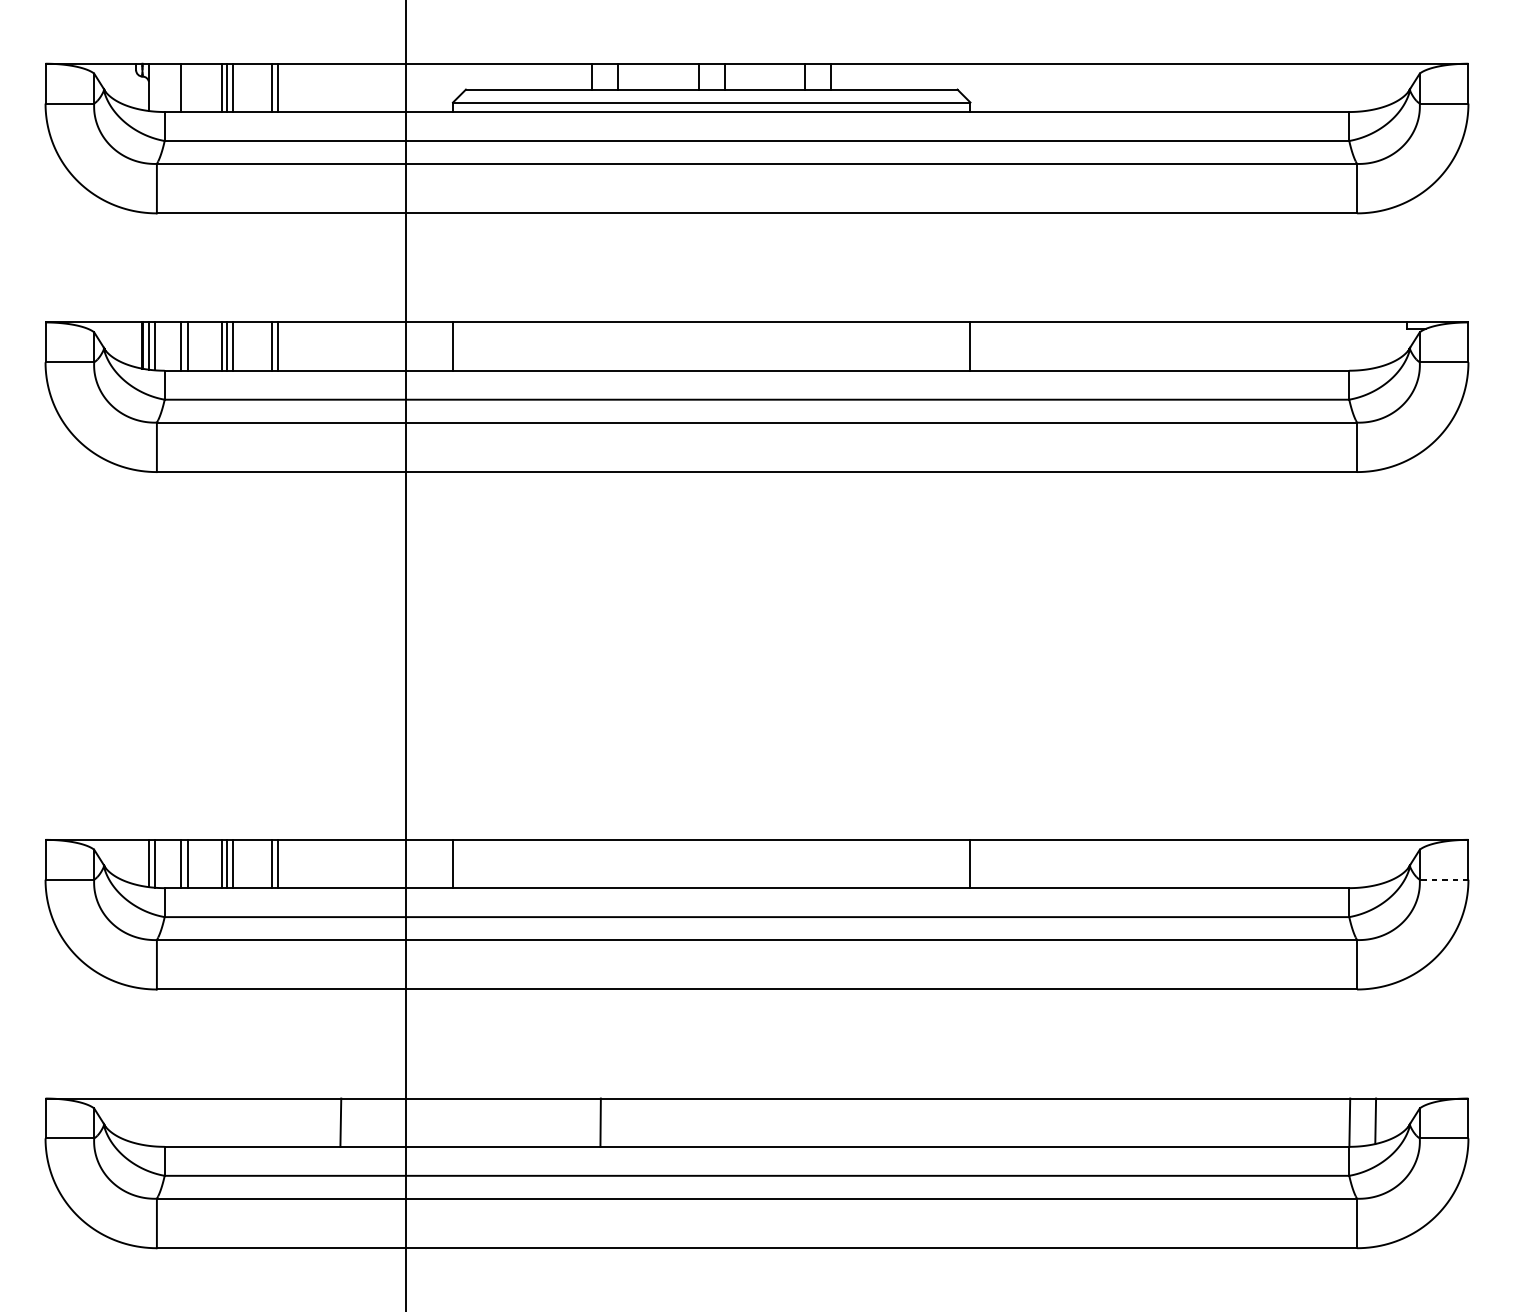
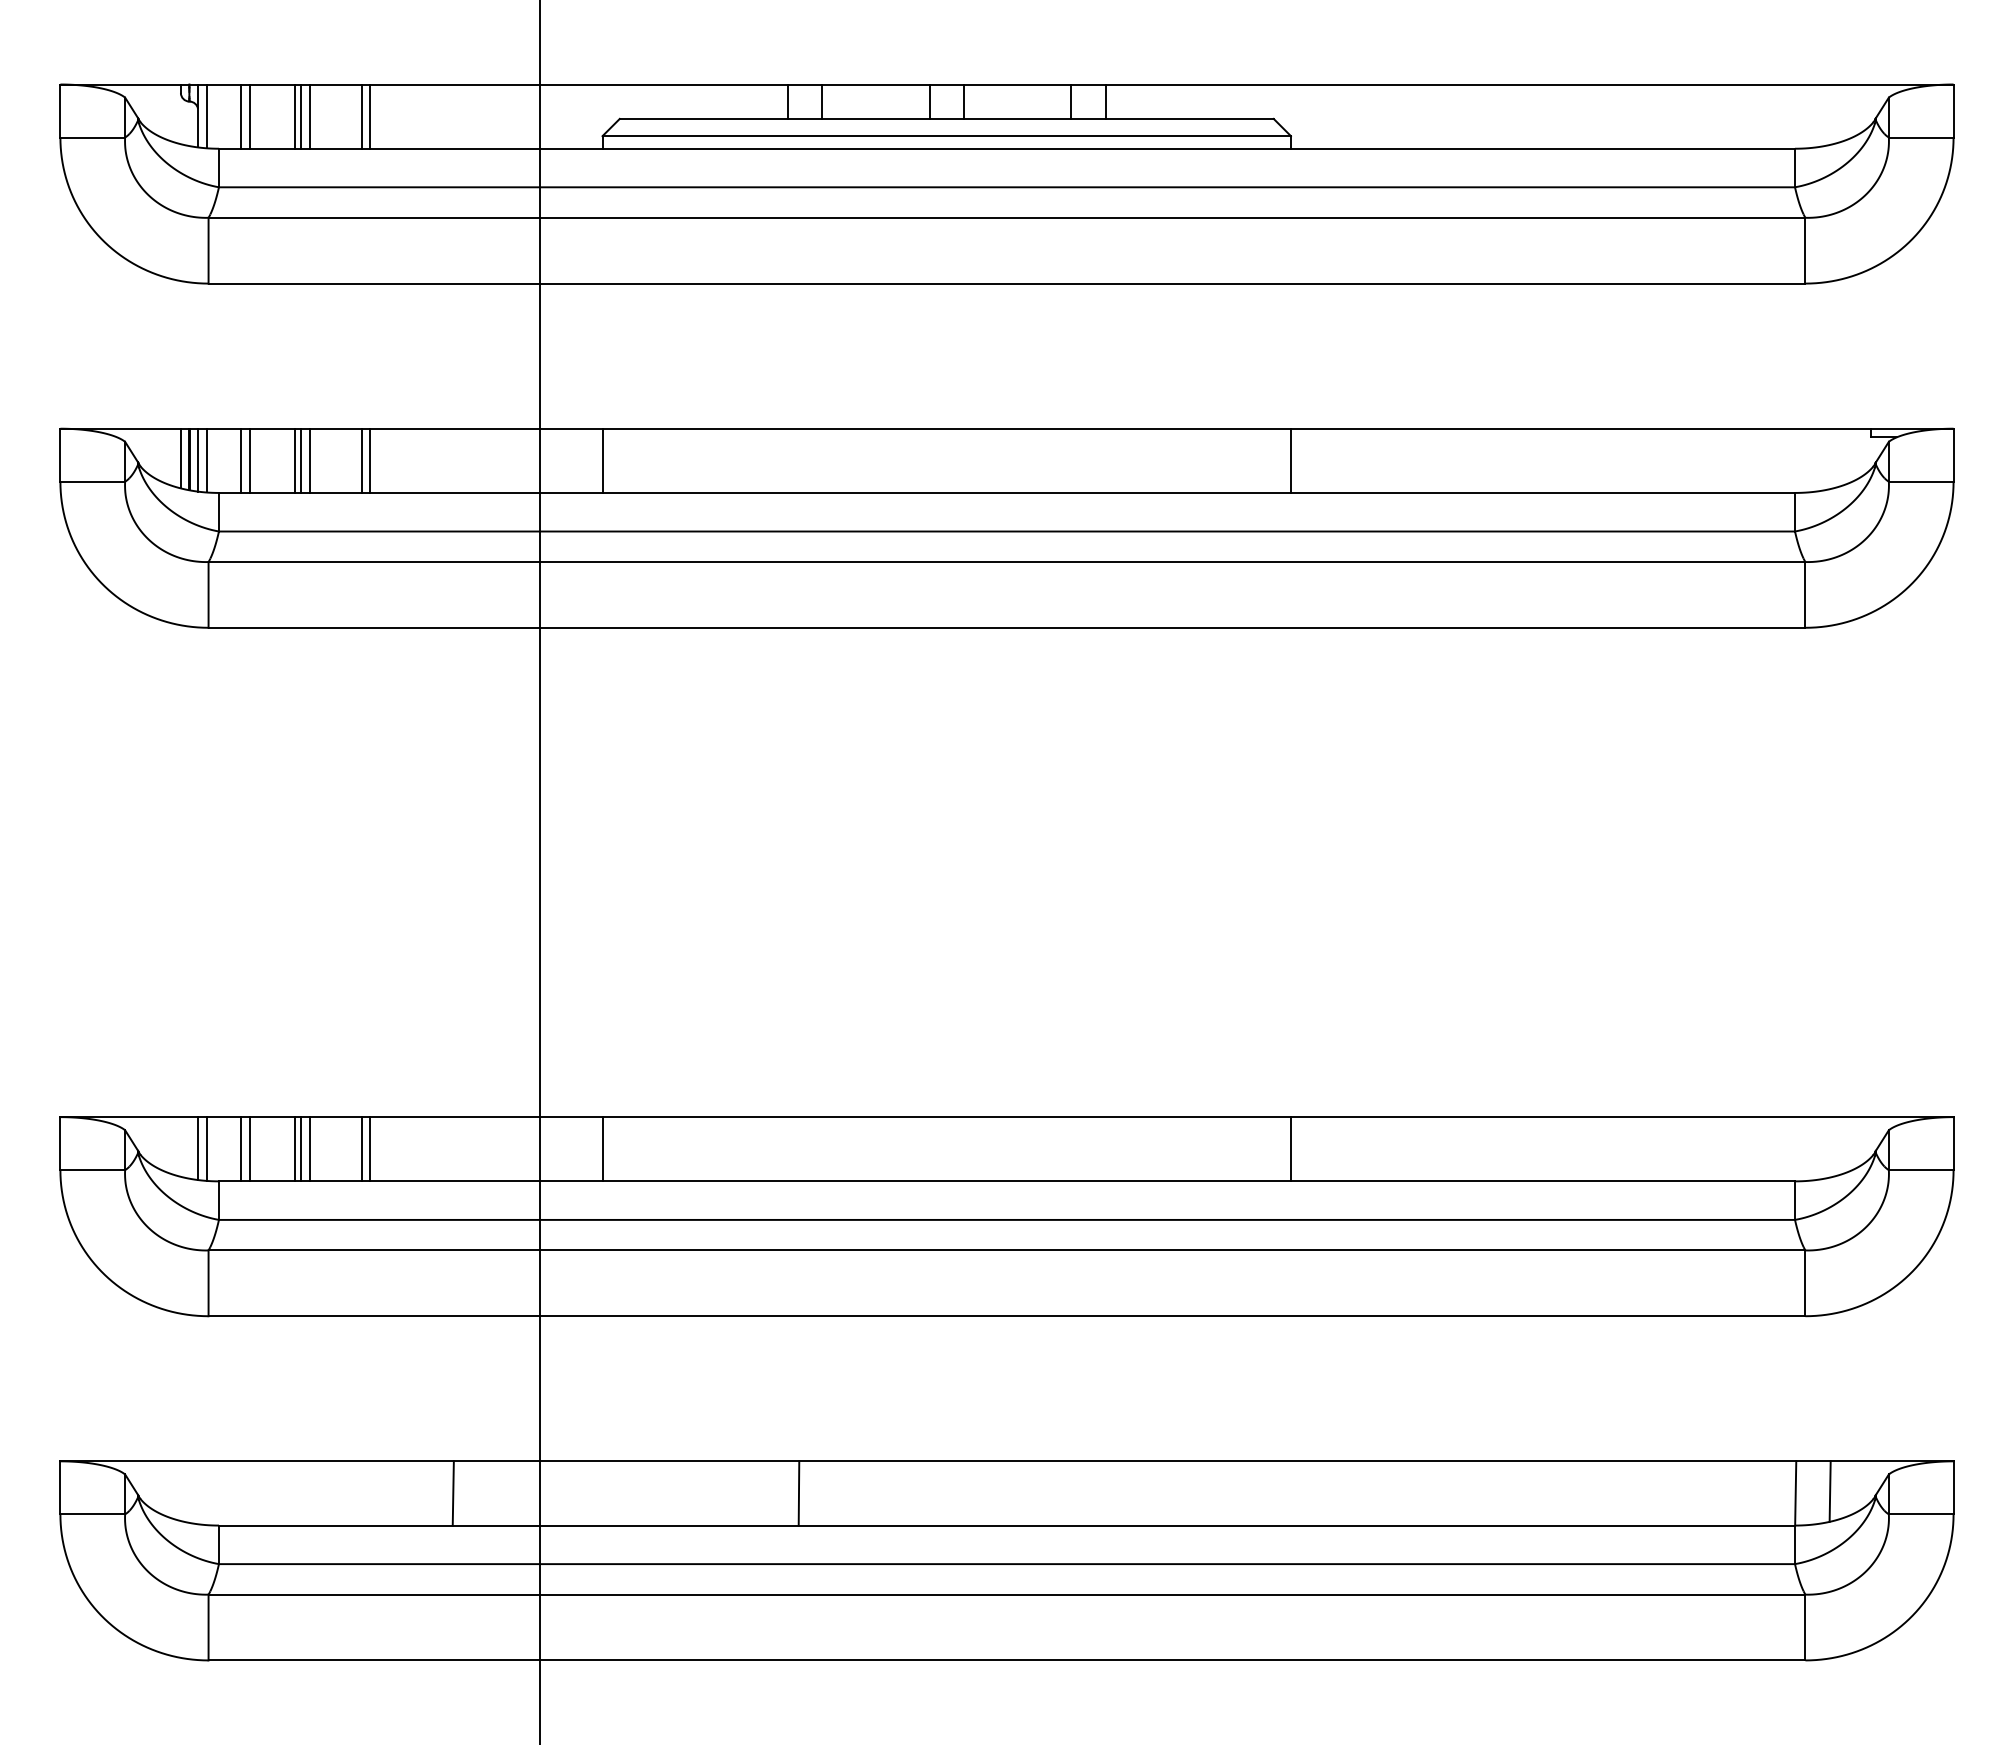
line: (155, 87) -> (206, 116), added
line: (187, 87) -> (249, 116), added
line: (135, 344) -> (180, 458), added
line: (1443, 879) -> (1920, 1170), dashed -> solid

